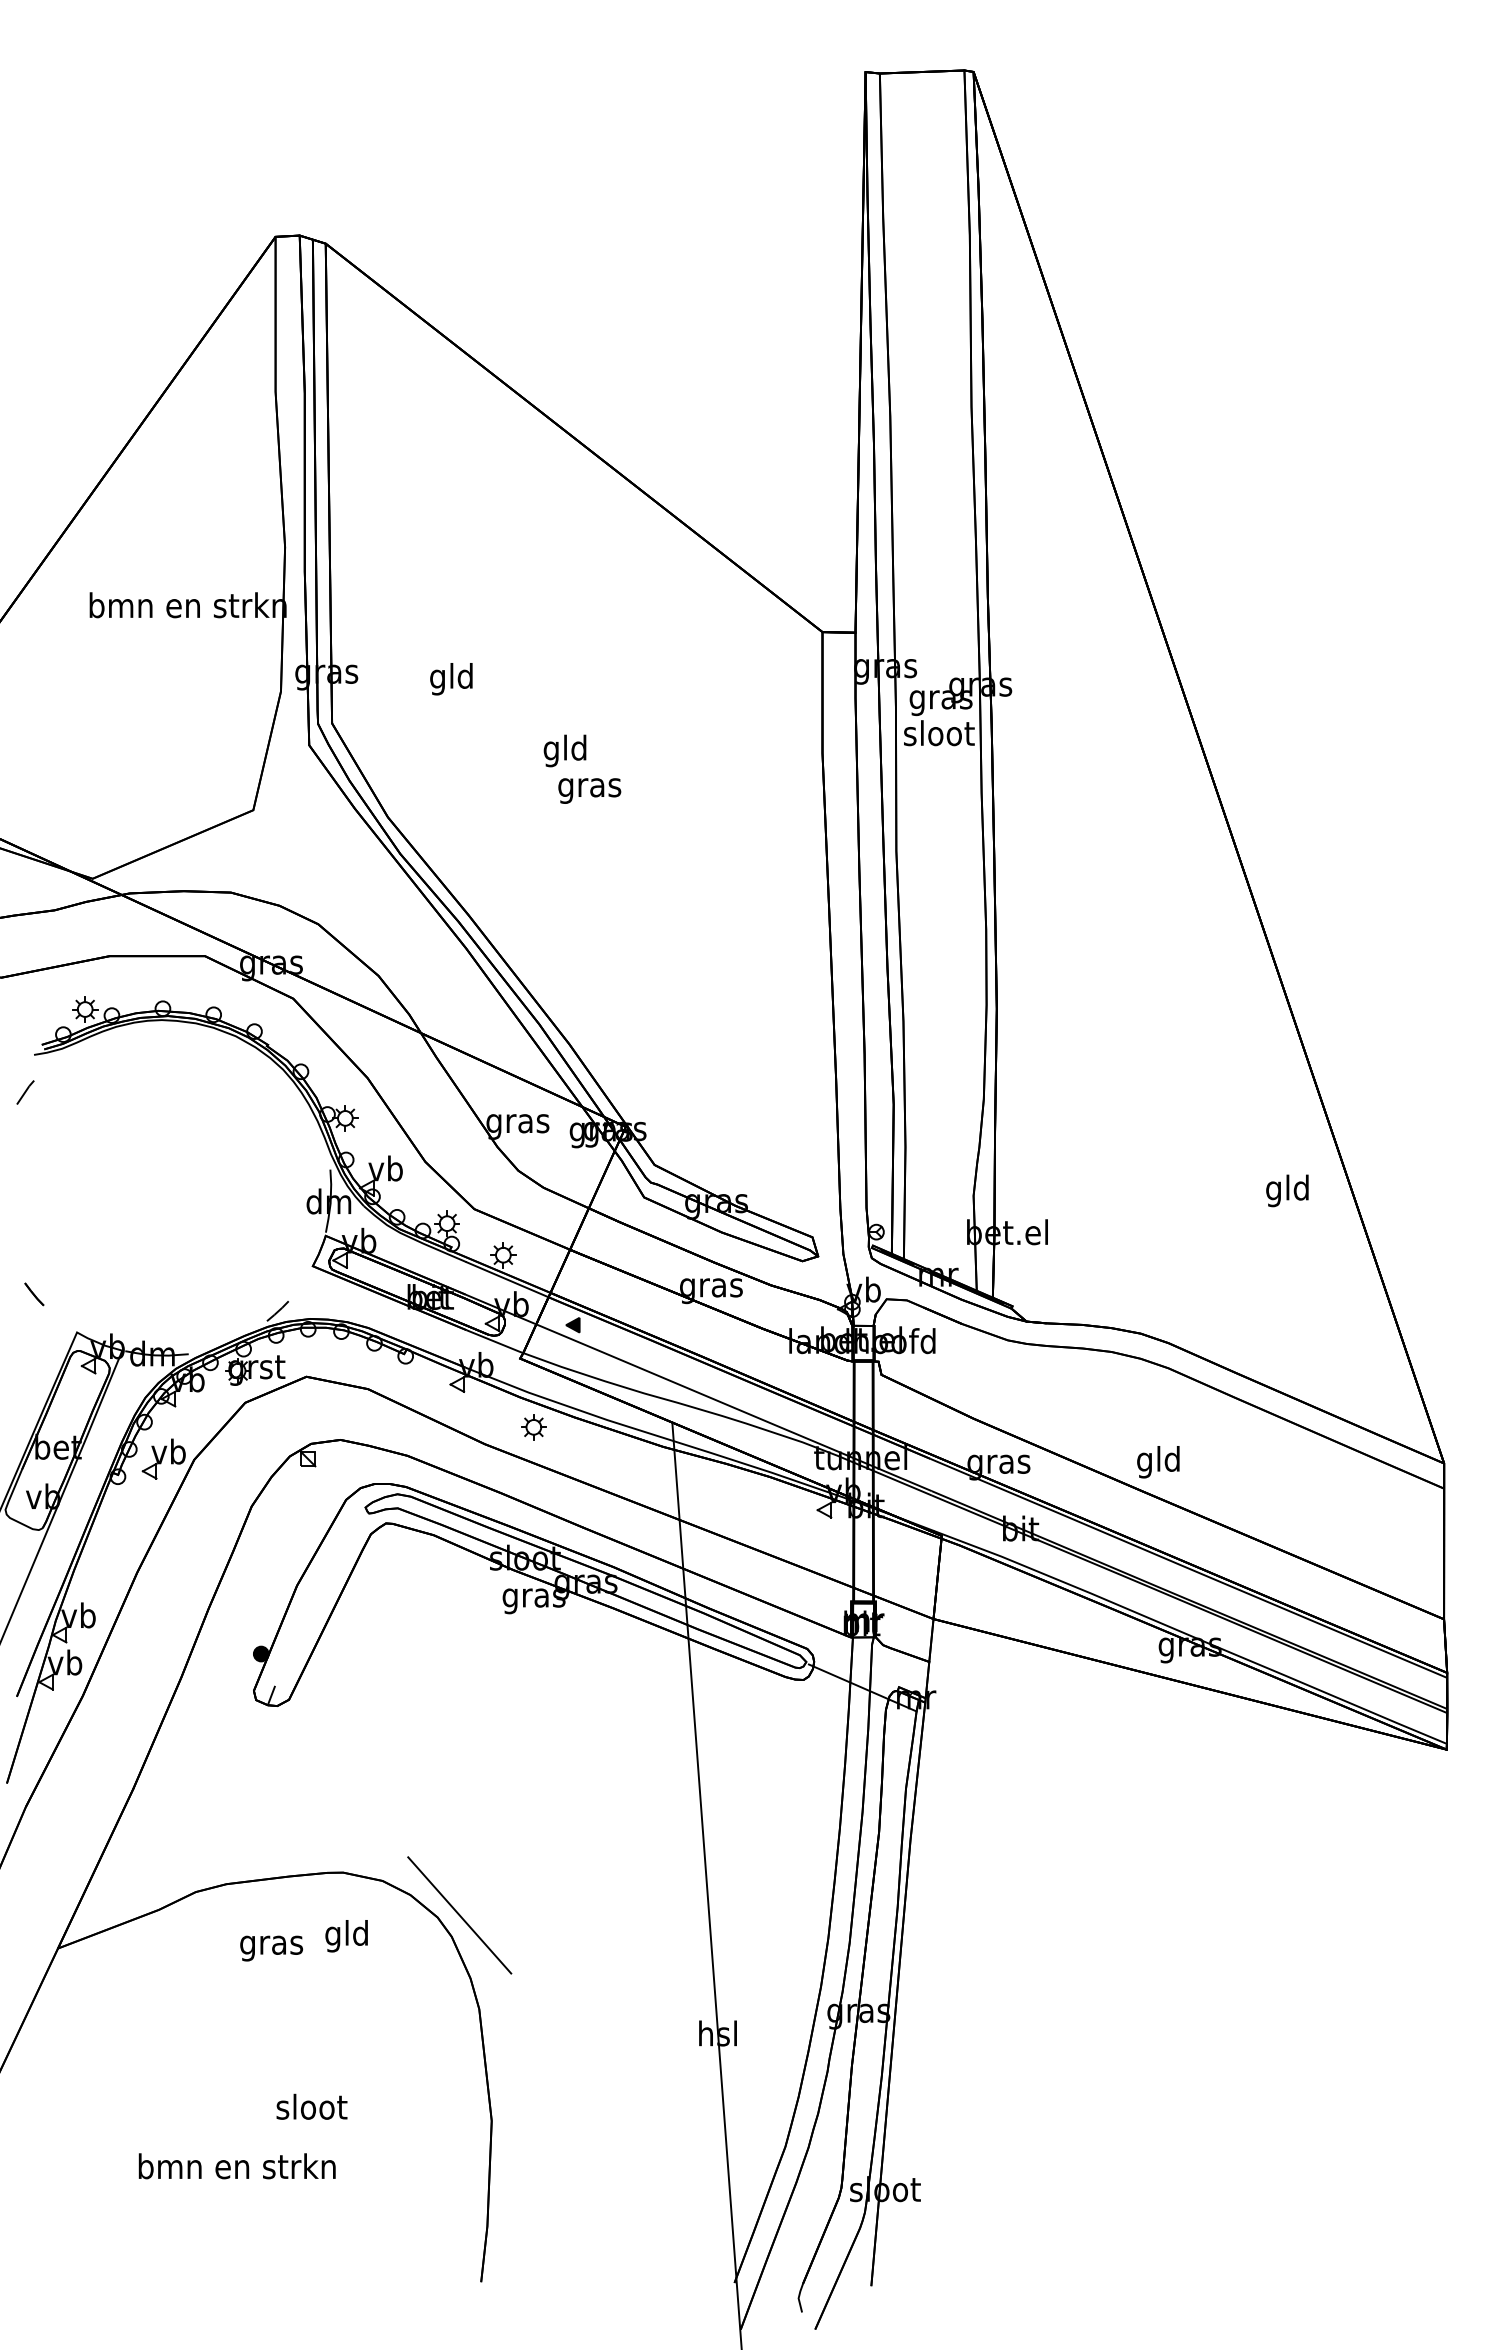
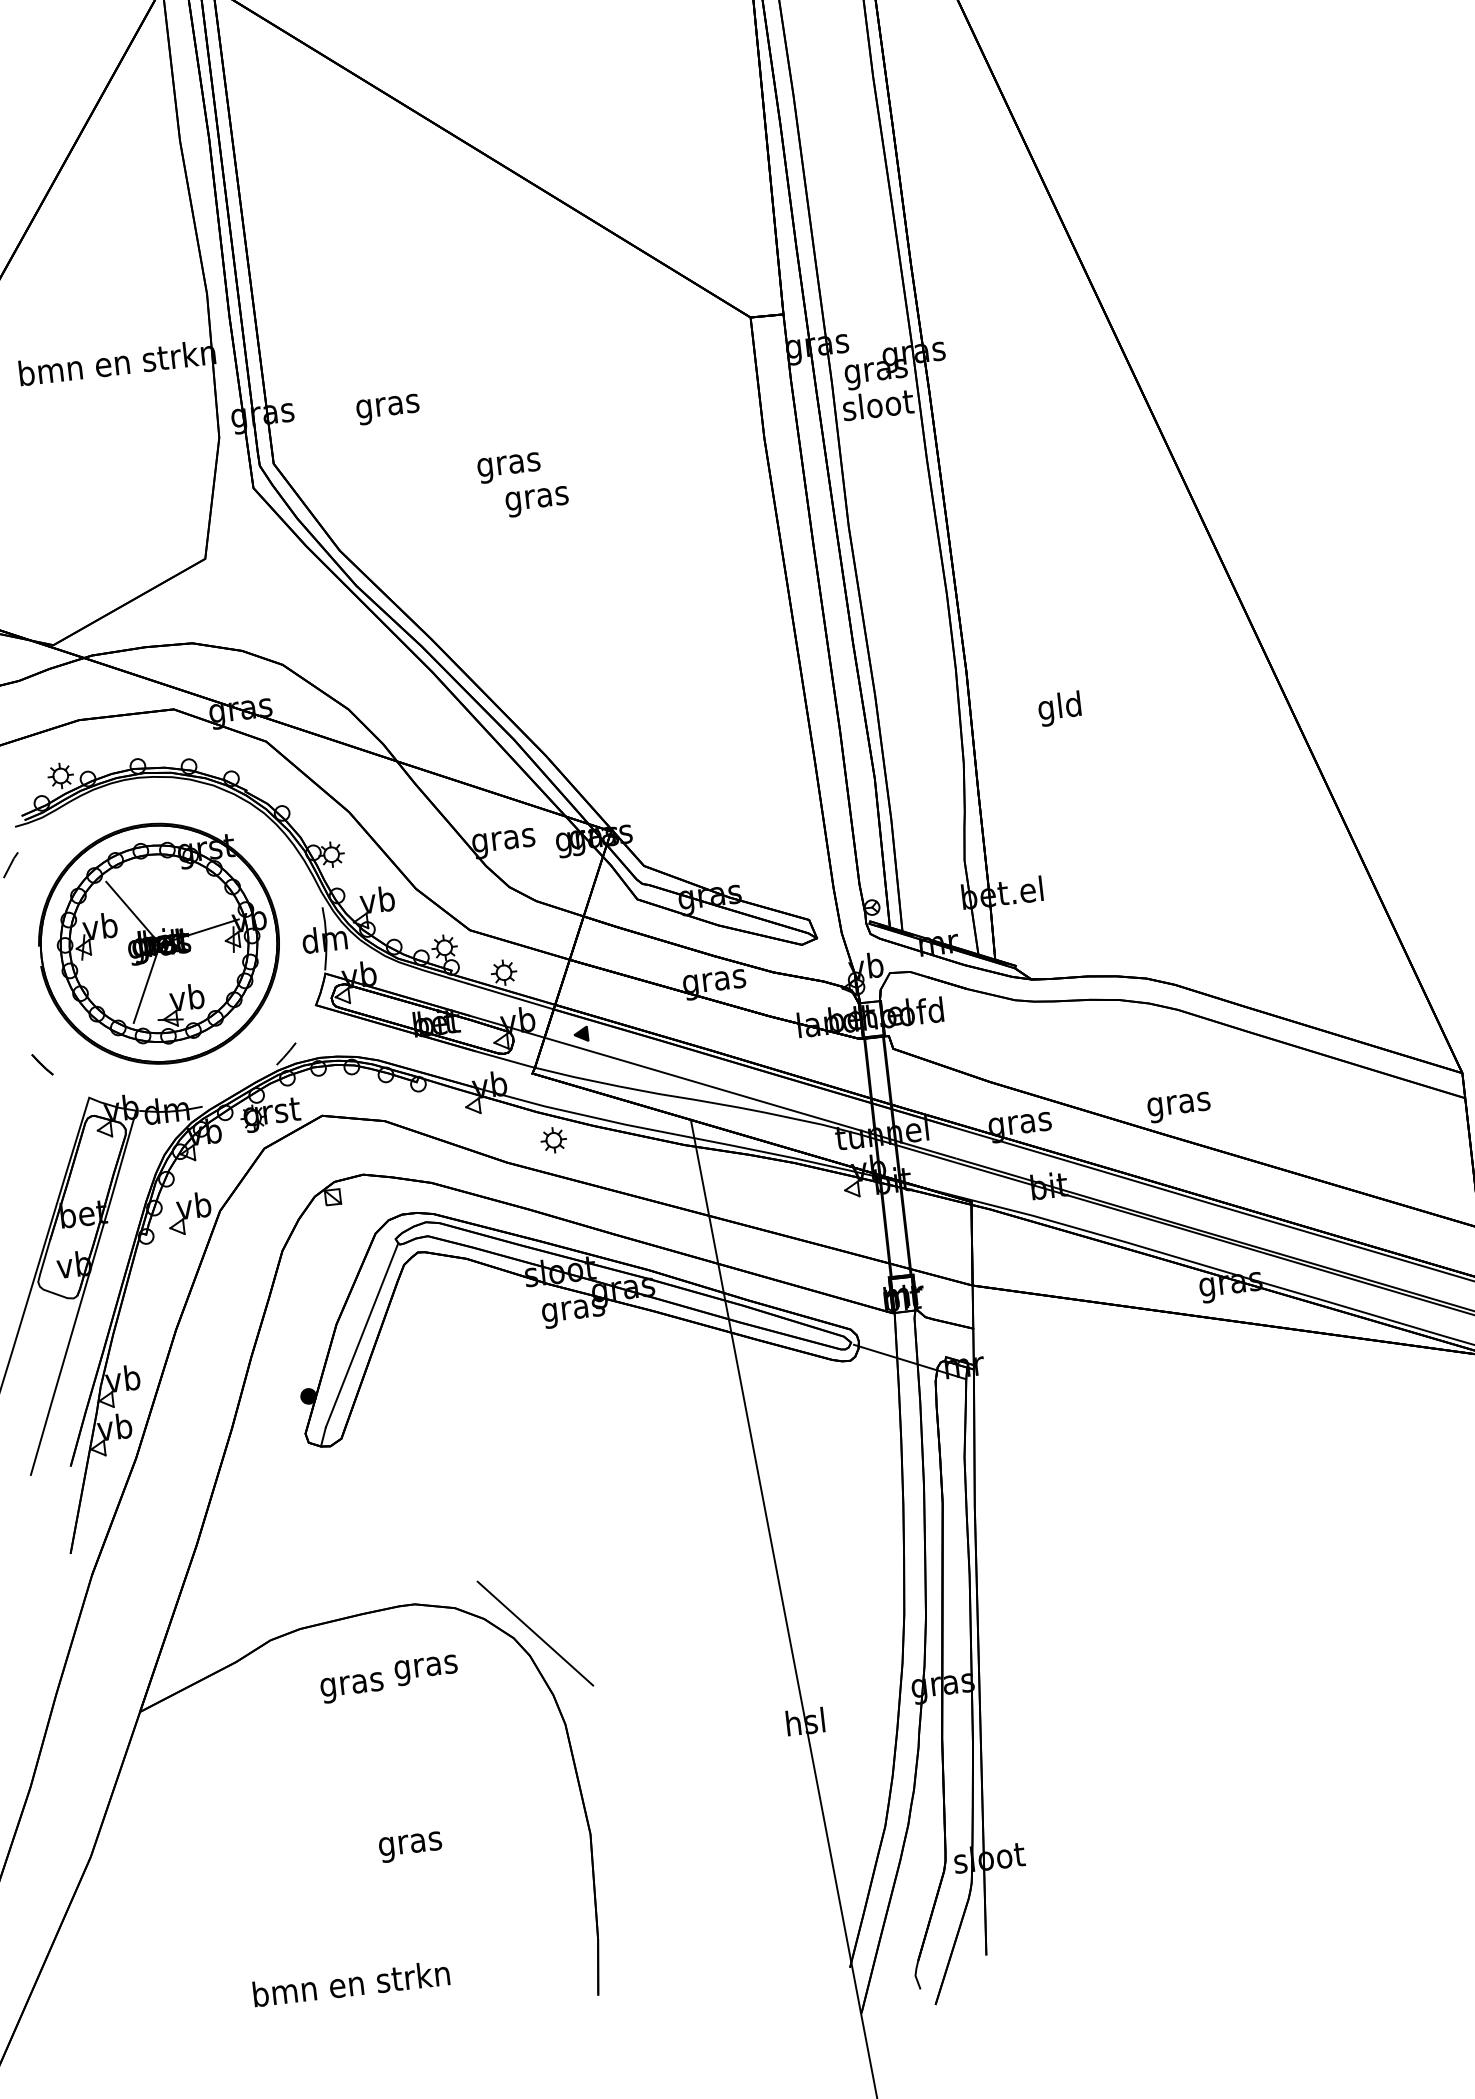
text: (451, 679) -> (387, 406), gld -> gras
text: (565, 750) -> (508, 464), gld -> gras
part: (163, 1187) -> (158, 943), added
text: (1287, 1190) -> (1059, 708), moved
text: (1158, 1462) -> (1178, 1104), gld -> gras
line: (320, 1599) -> (361, 1335), added
text: (346, 1936) -> (425, 1667), gld -> gras
text: (311, 2109) -> (410, 1843), sloot -> gras
text: (236, 2166) -> (350, 1983), moved

